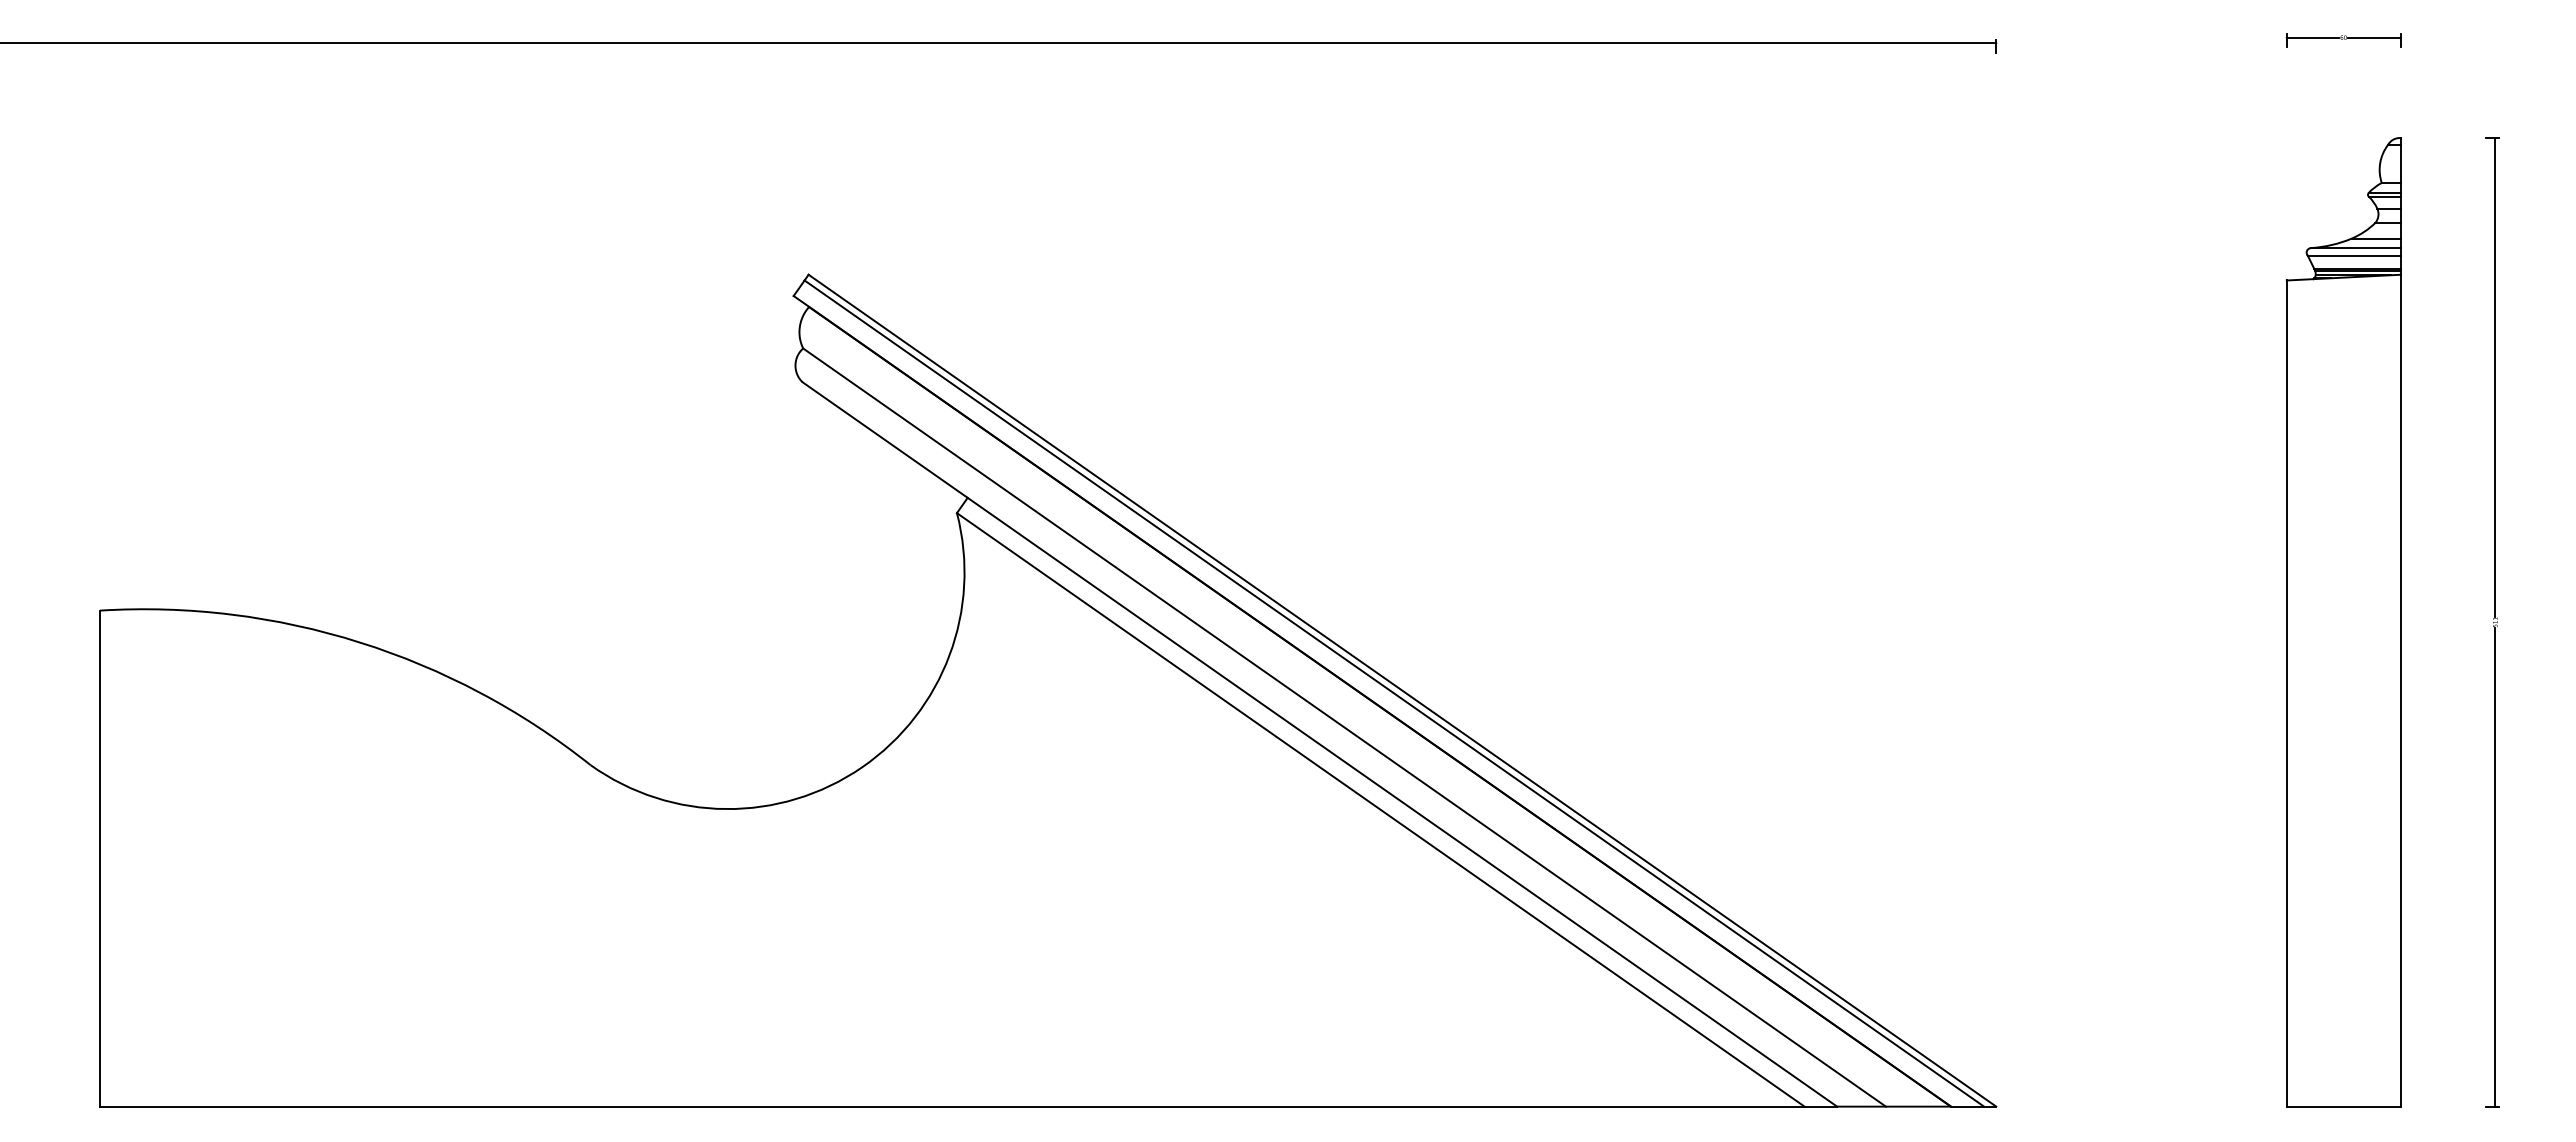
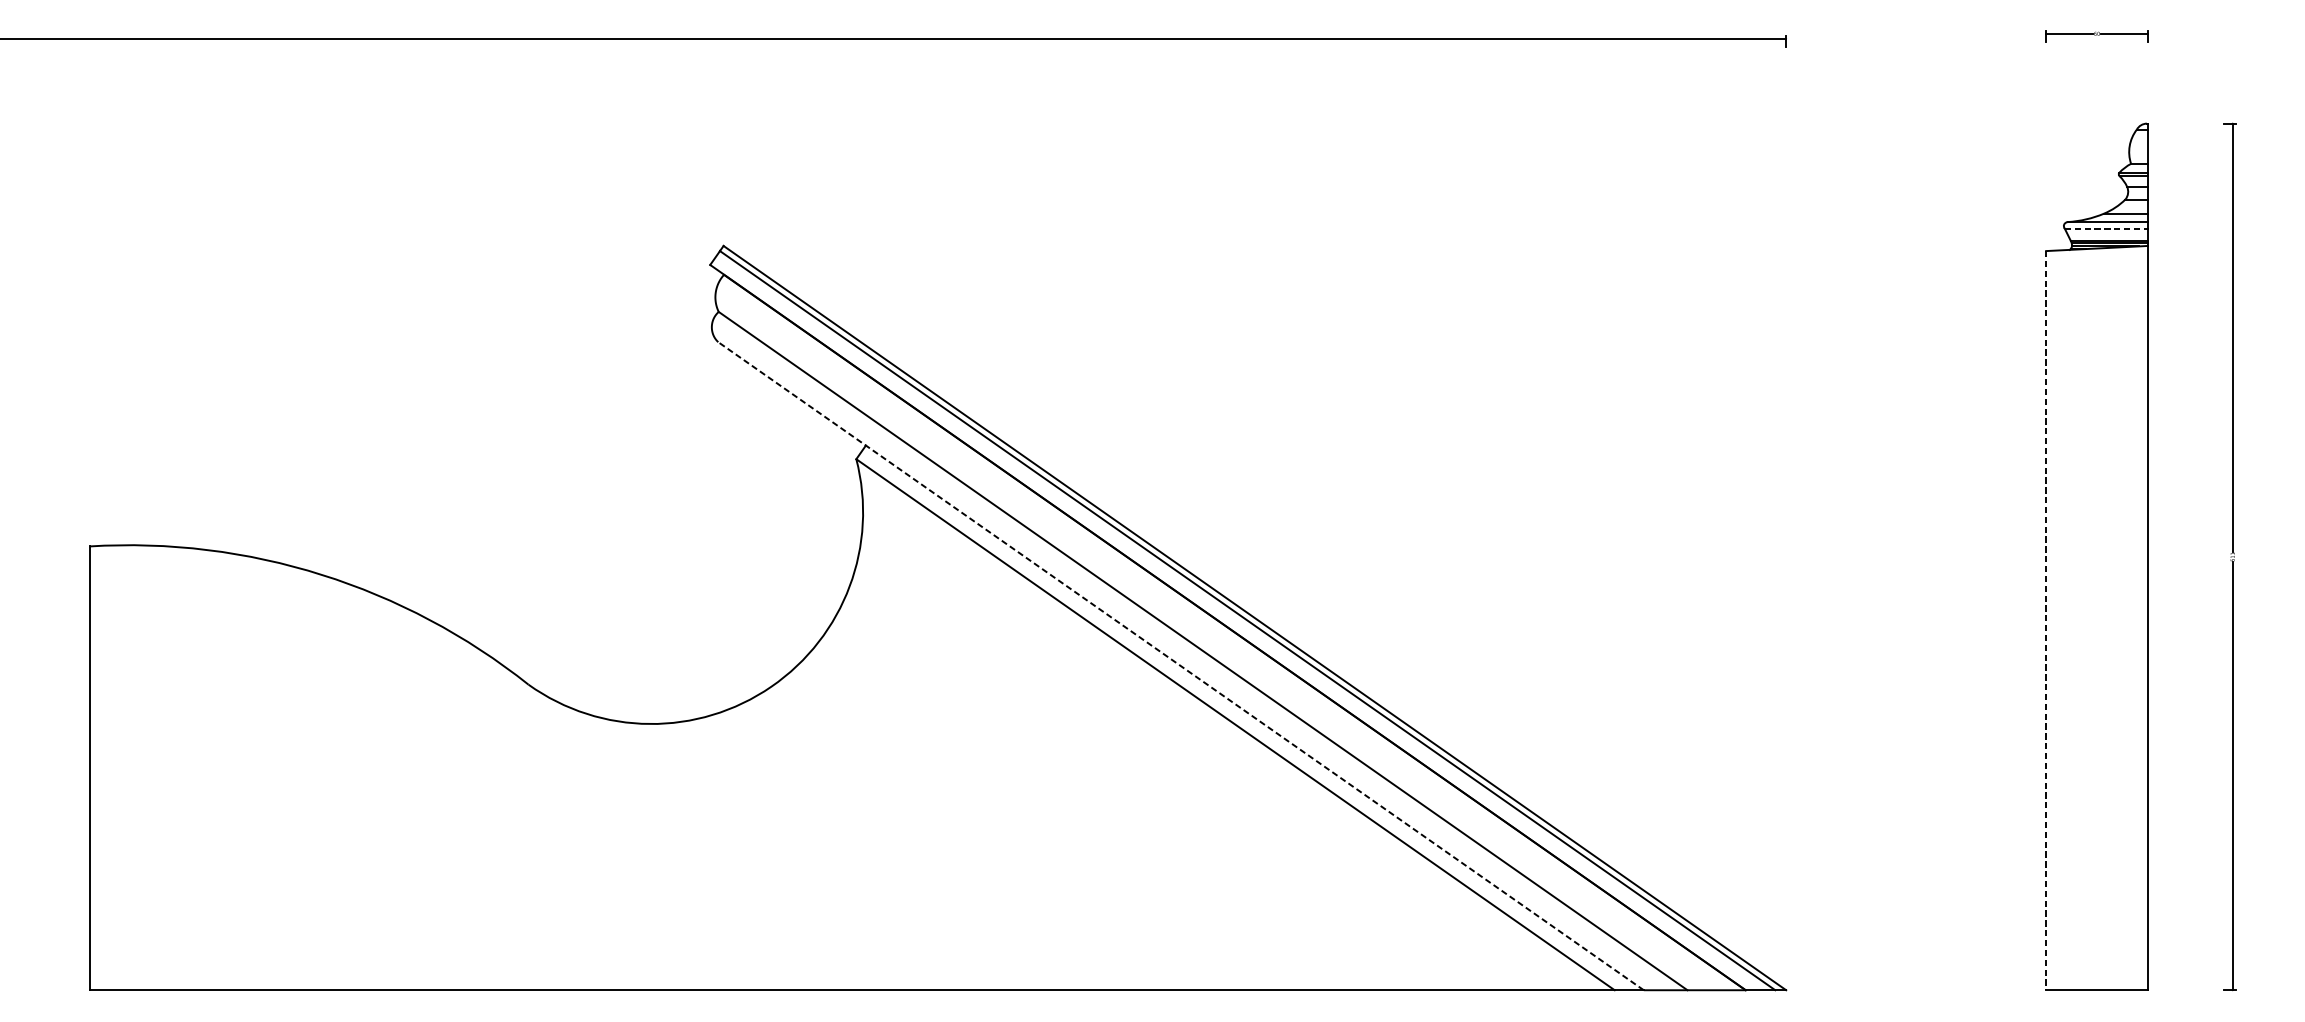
line: (2354, 255) -> (2106, 228), solid -> dashed
line: (2286, 694) -> (2045, 621), solid -> dashed
line: (1319, 744) -> (1180, 666), solid -> dashed

